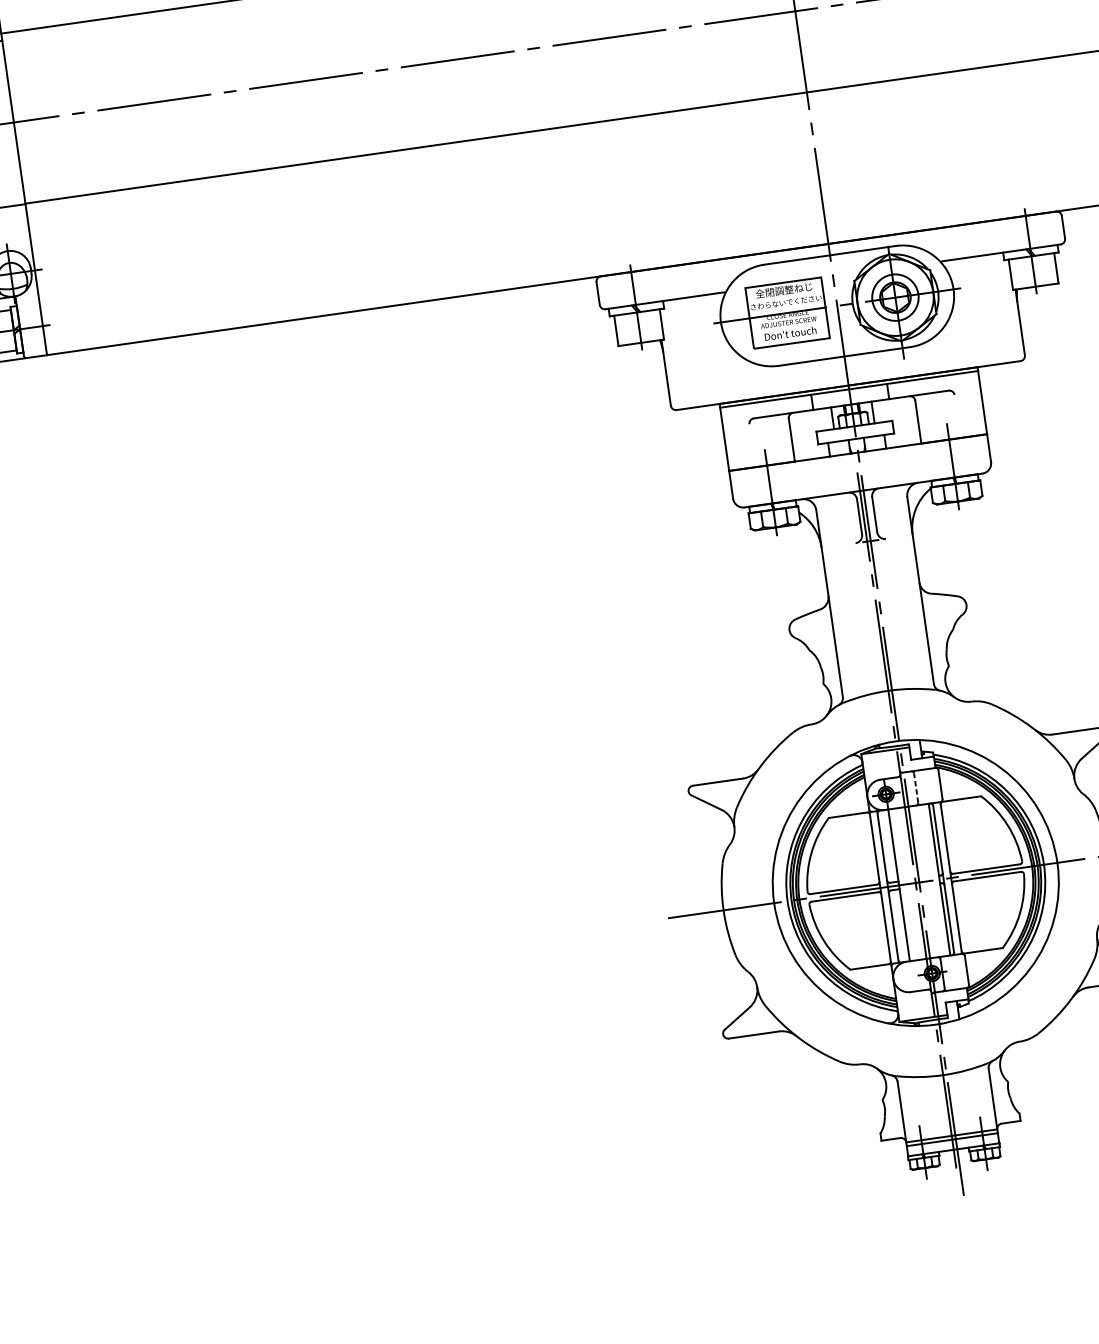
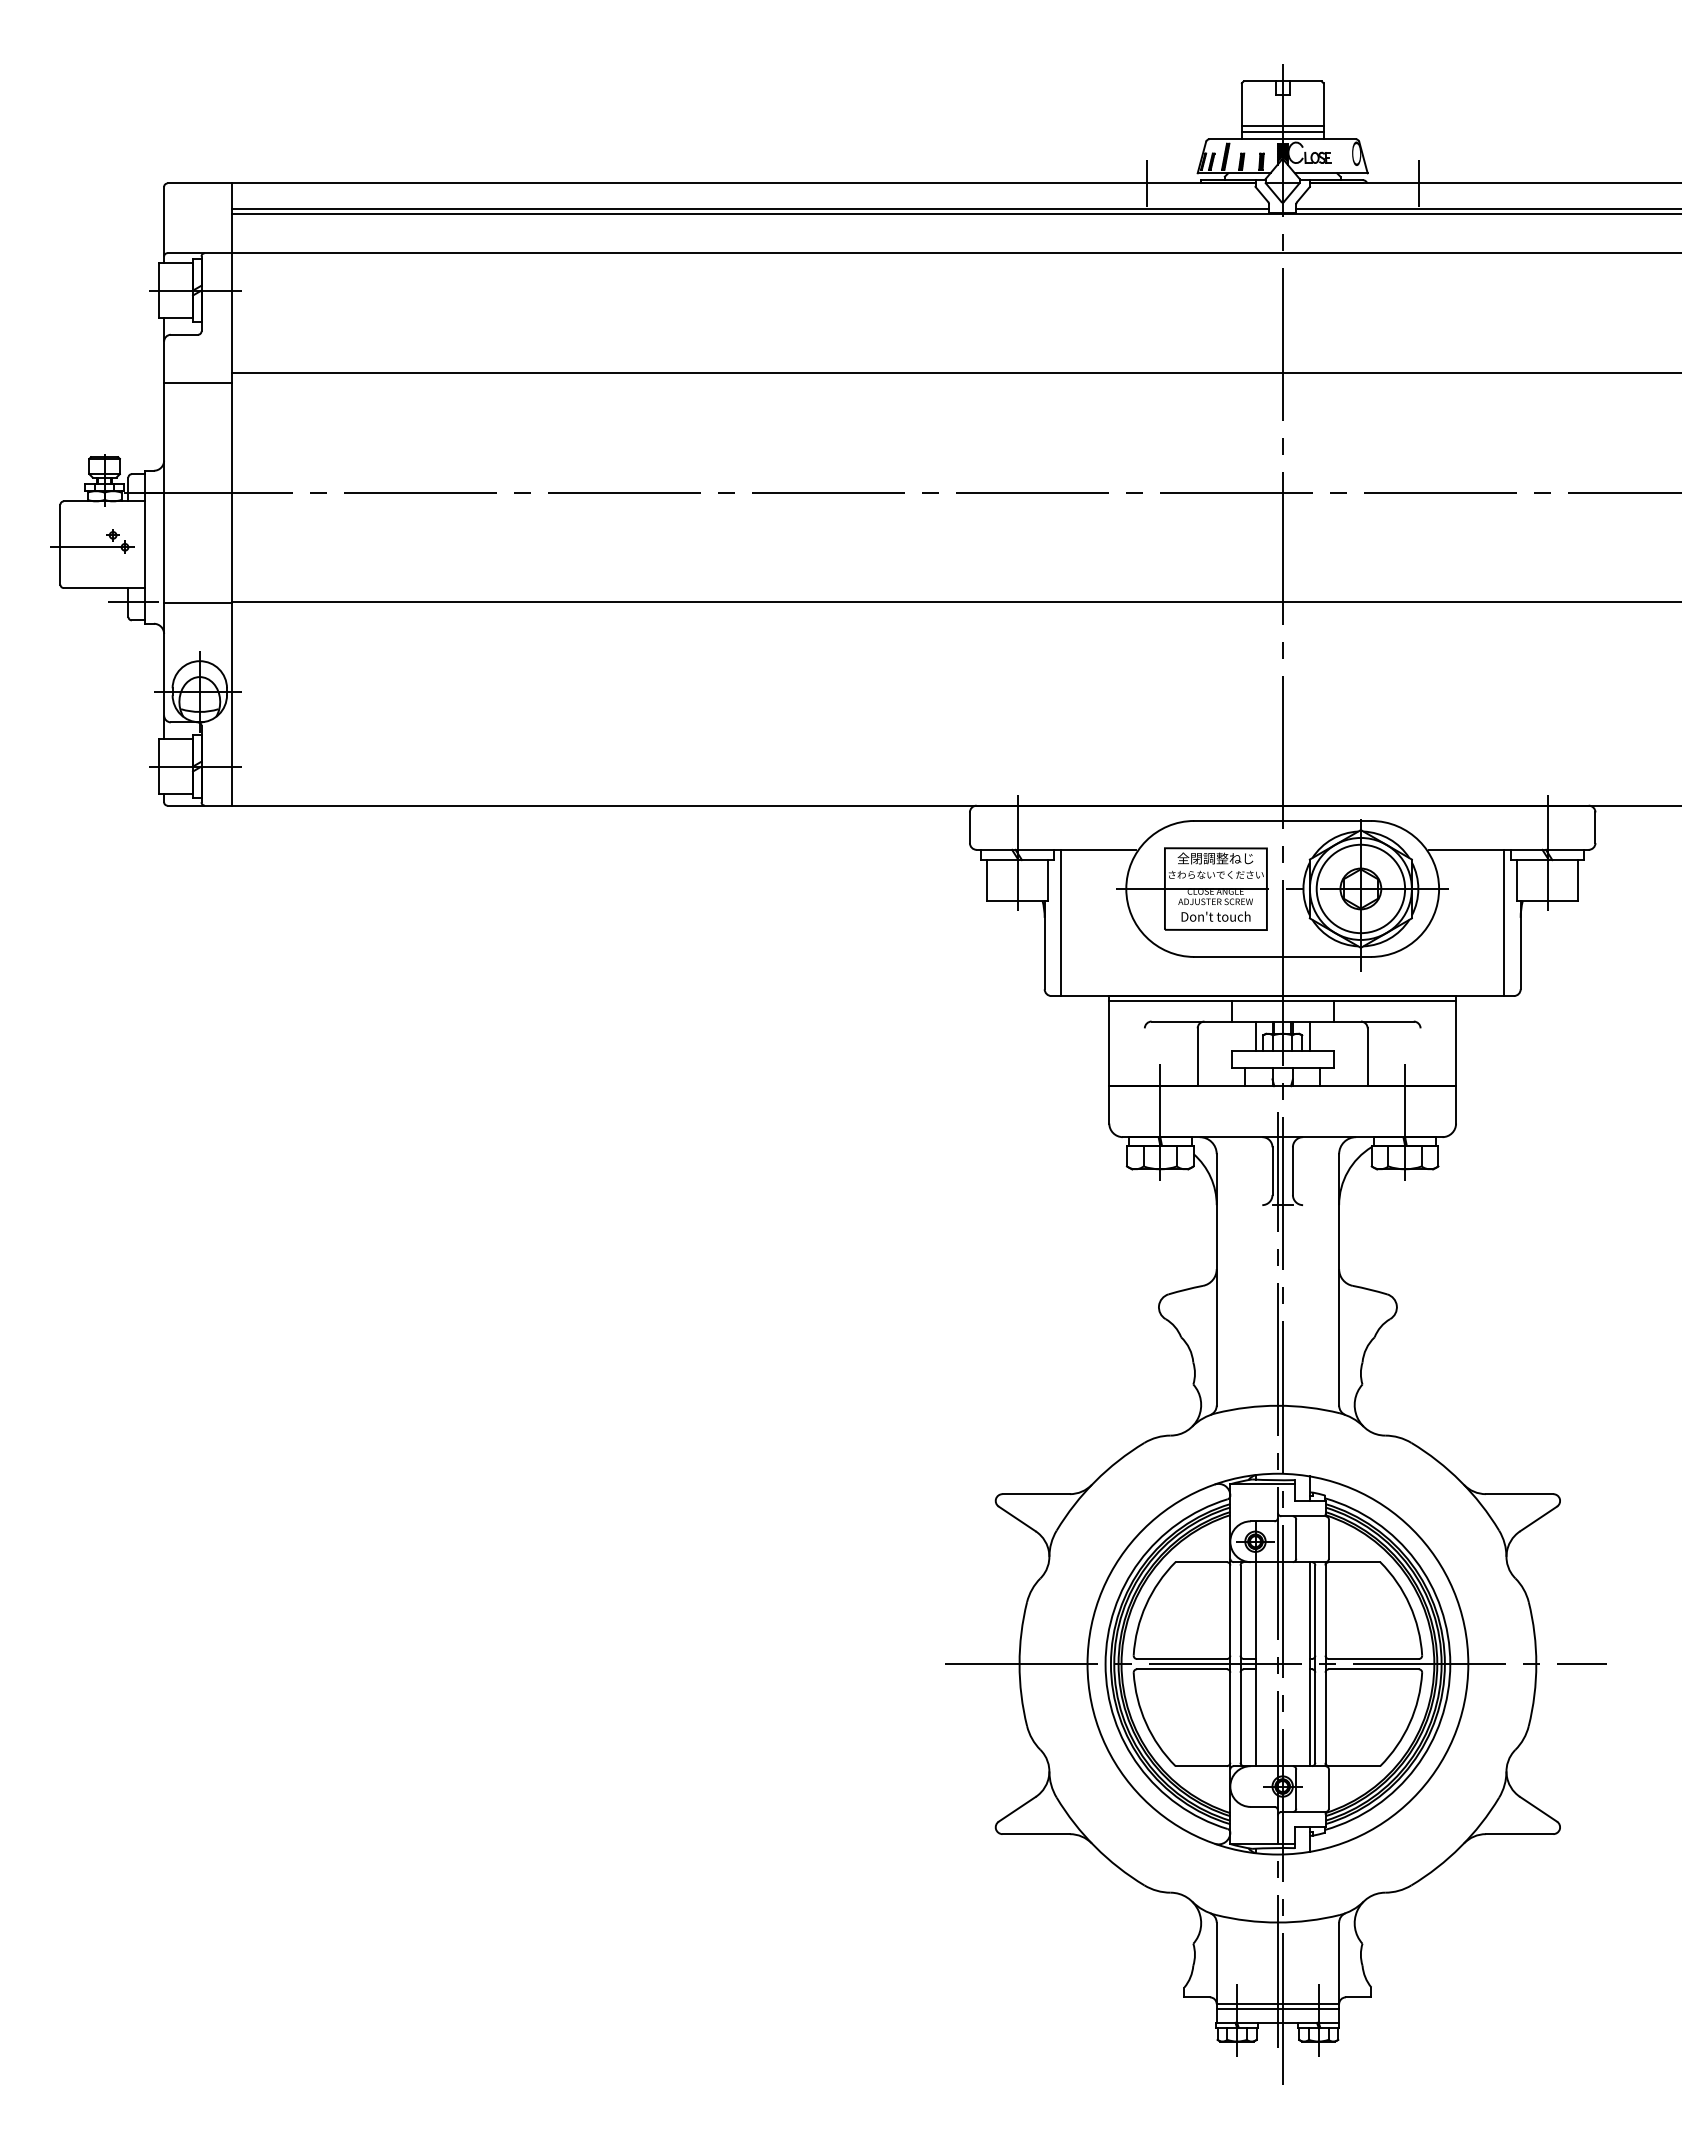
circle: (895, 297) -> (1360, 888), size x1.43
line: (1005, 307) -> (1504, 922), added
line: (676, 354) -> (1061, 922), added
line: (916, 788) -> (1296, 1539), dashed -> solid

